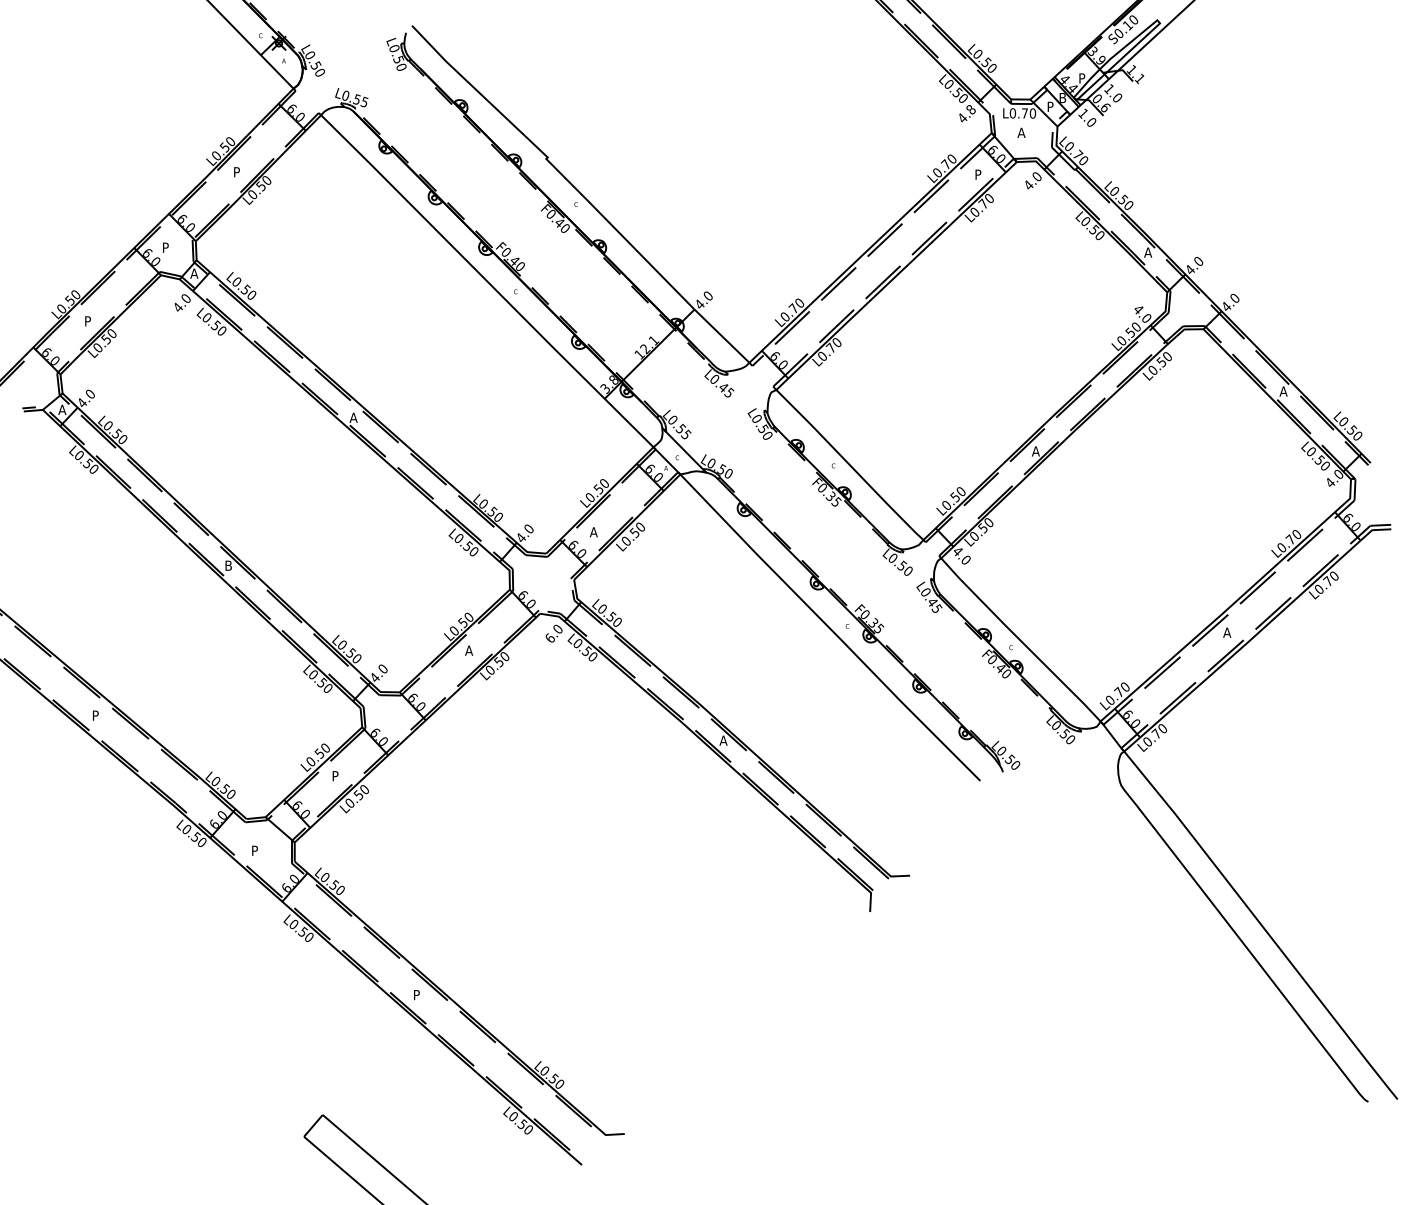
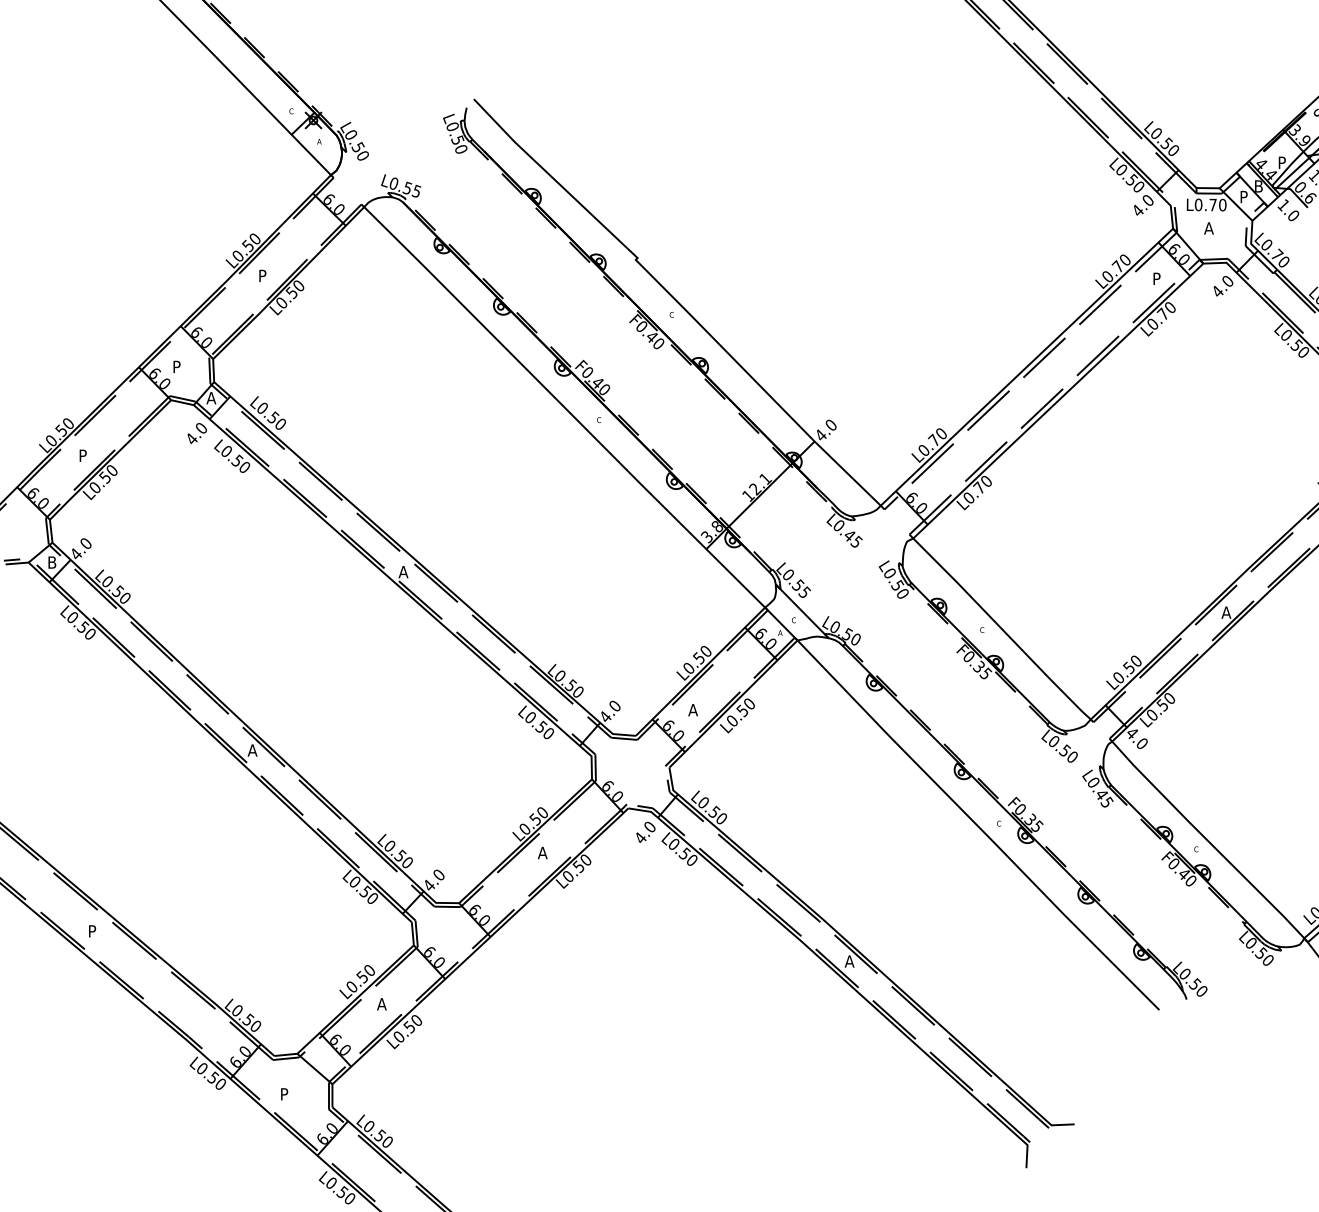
text: (970, 109) -> (1147, 200), 4.8 -> 4.0
text: (62, 409) -> (52, 562), A -> B
text: (228, 565) -> (252, 750), B -> A
text: (550, 637) -> (640, 837), 6.0 -> 4.0
text: (335, 776) -> (381, 1004), P -> A

